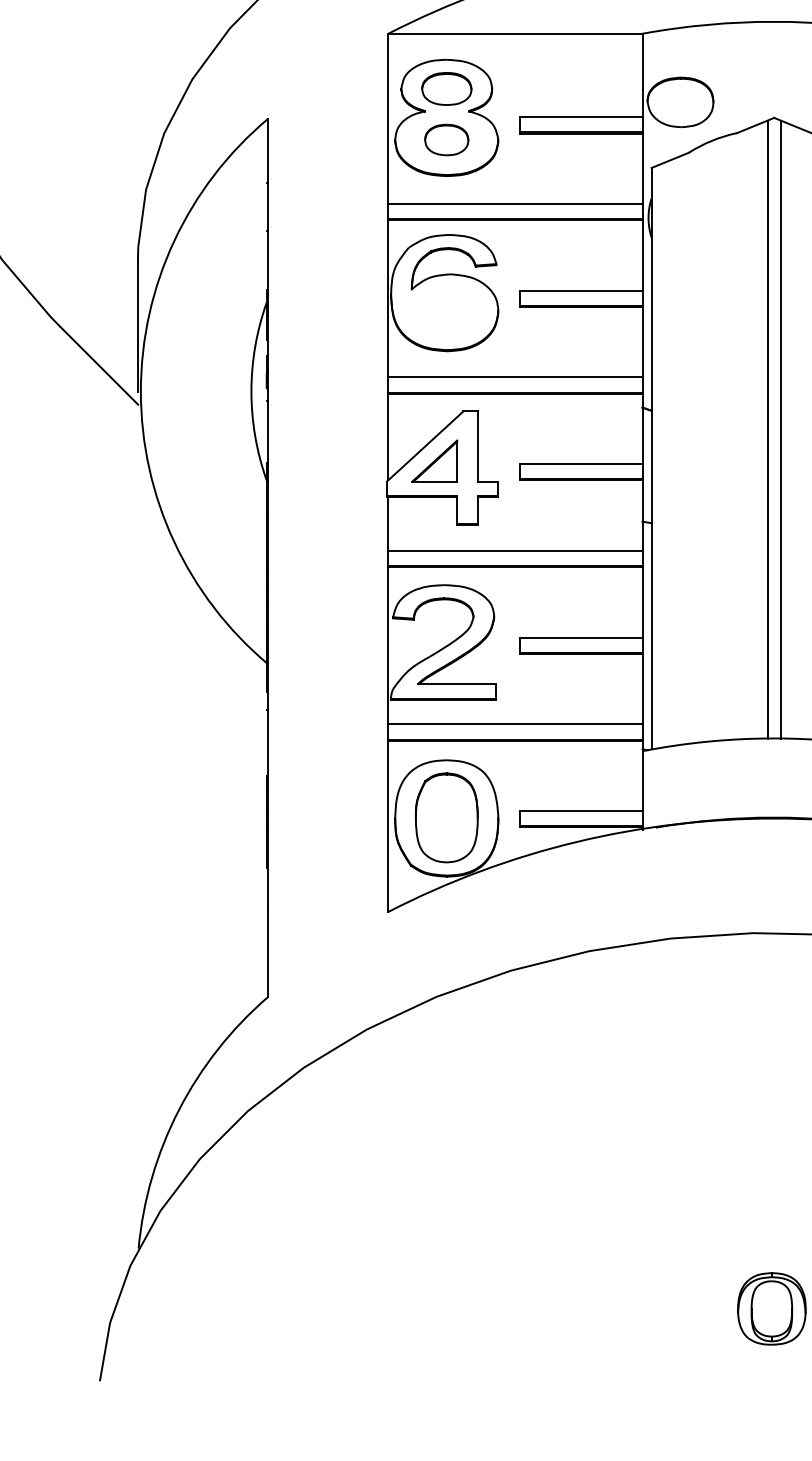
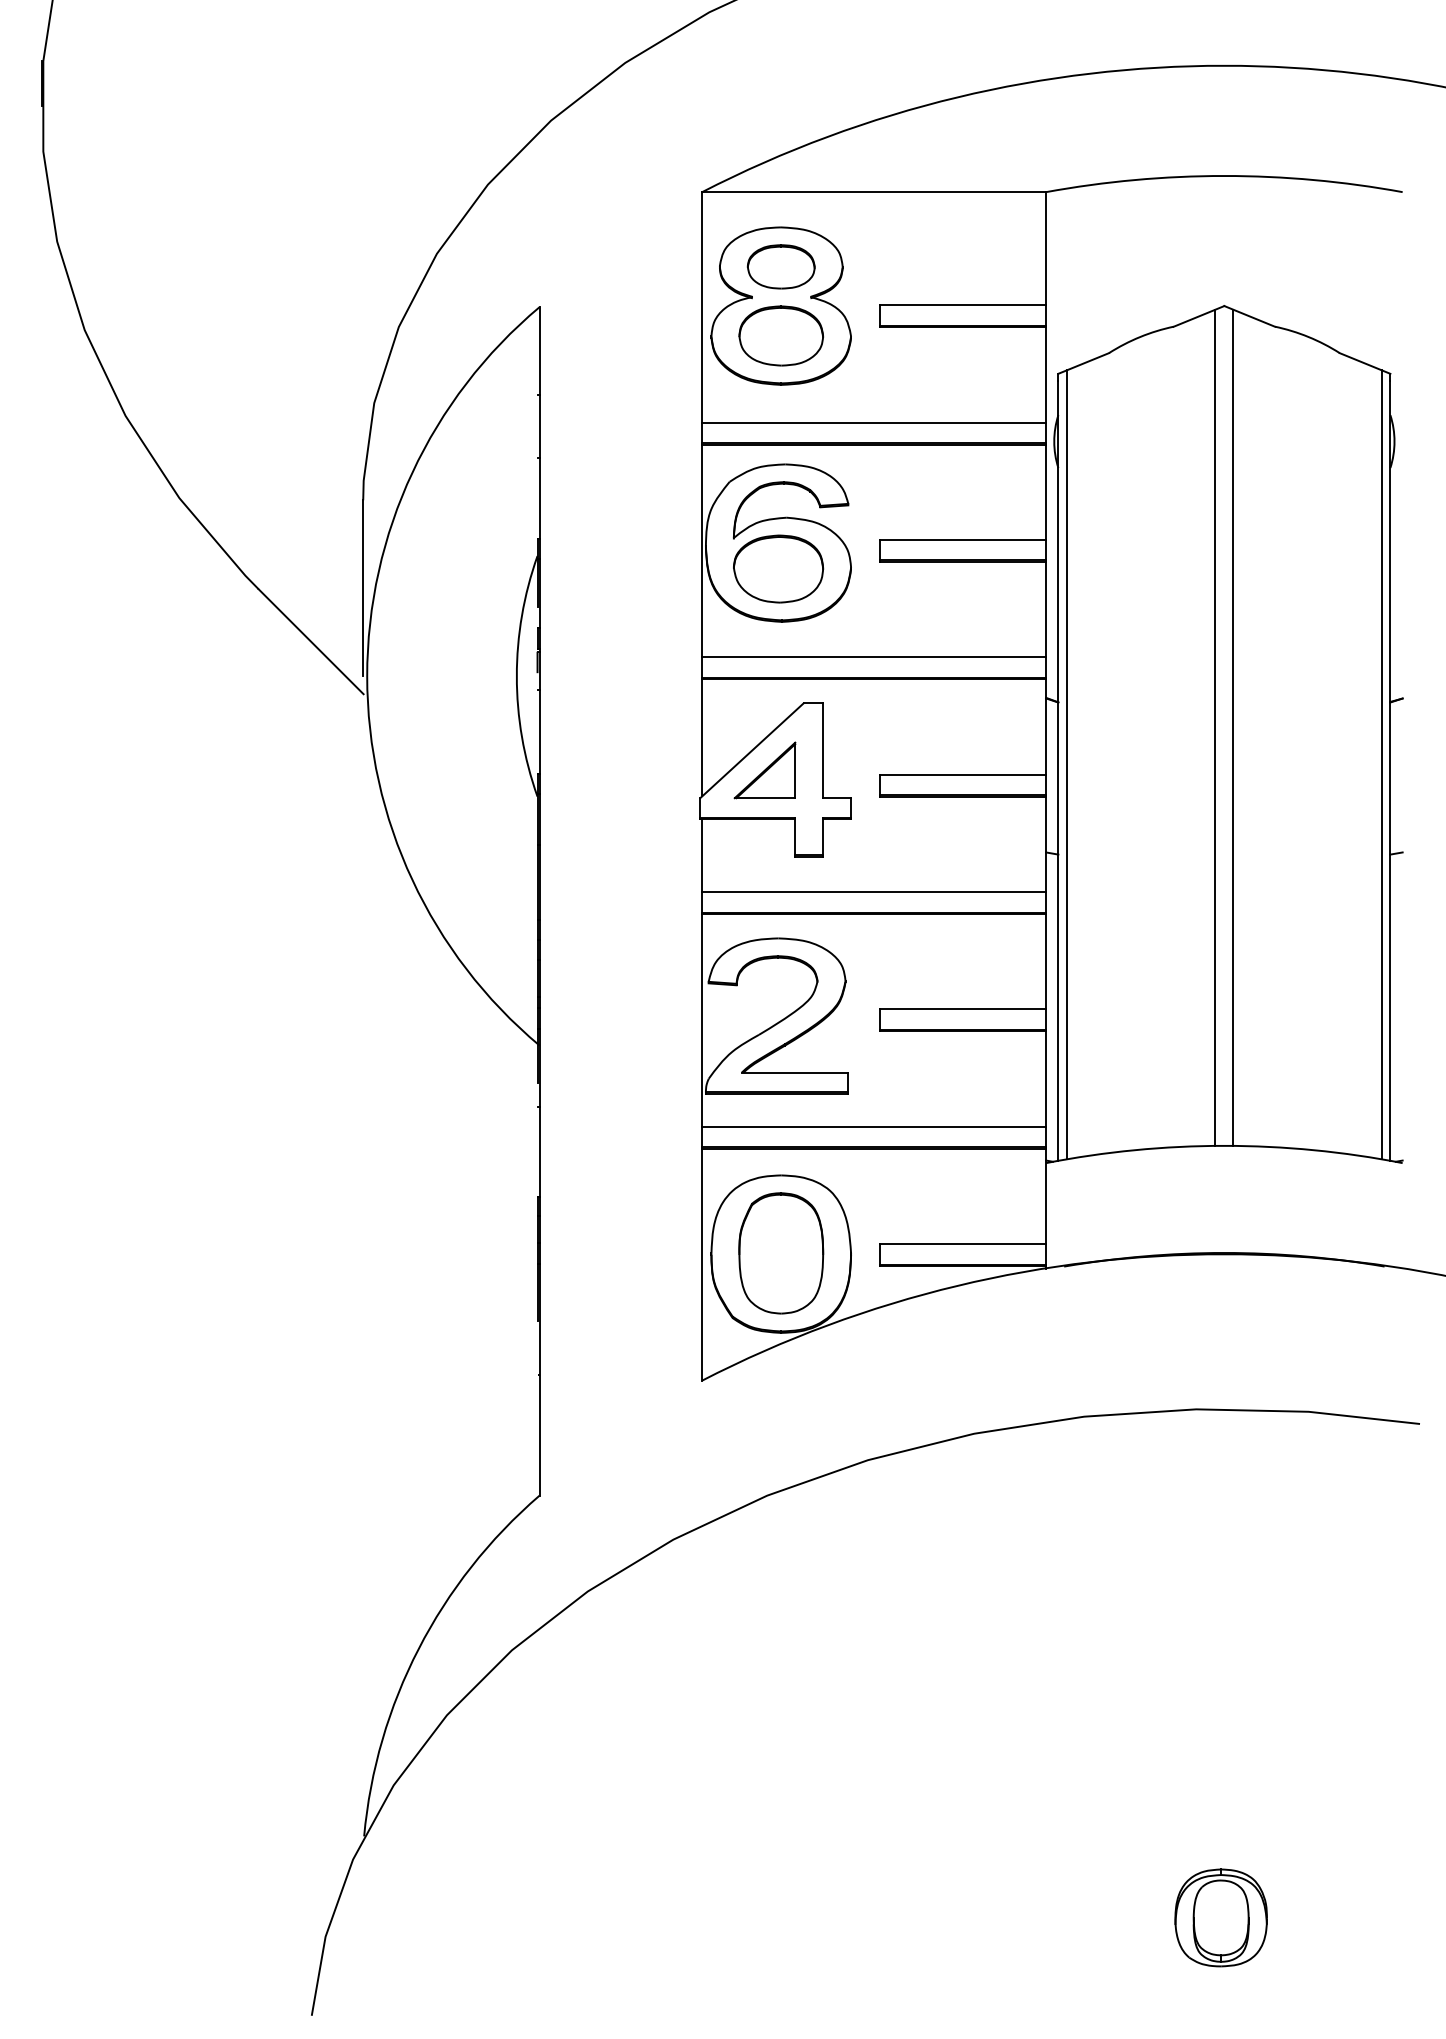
part: (680, 101) -> (778, 568), moved
part: (446, 139) -> (780, 335), size x1.43
line: (658, 456) -> (1067, 764), added

